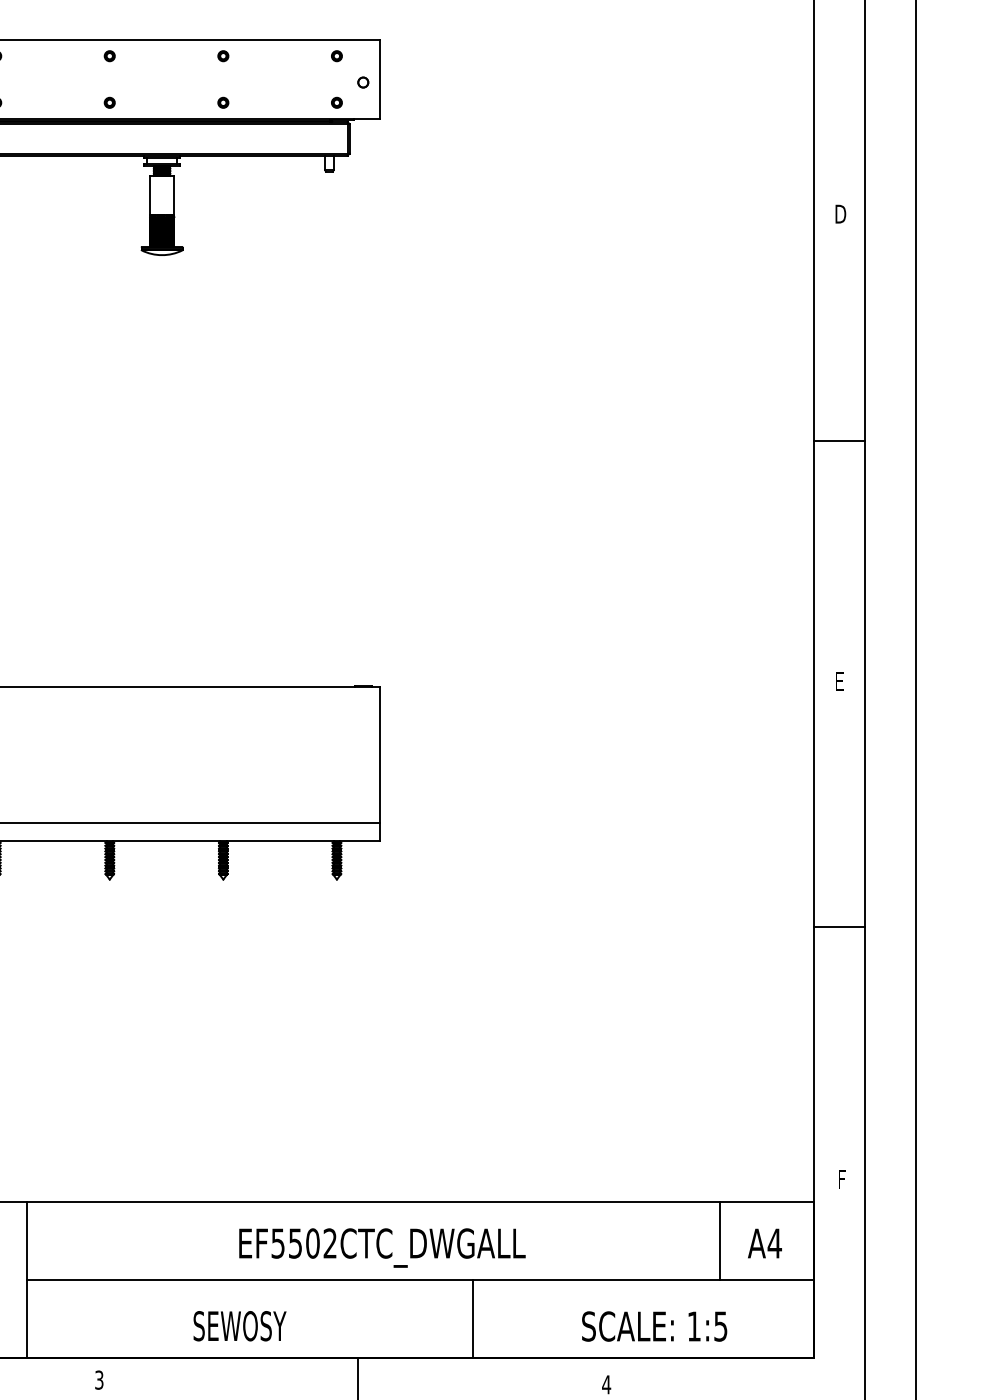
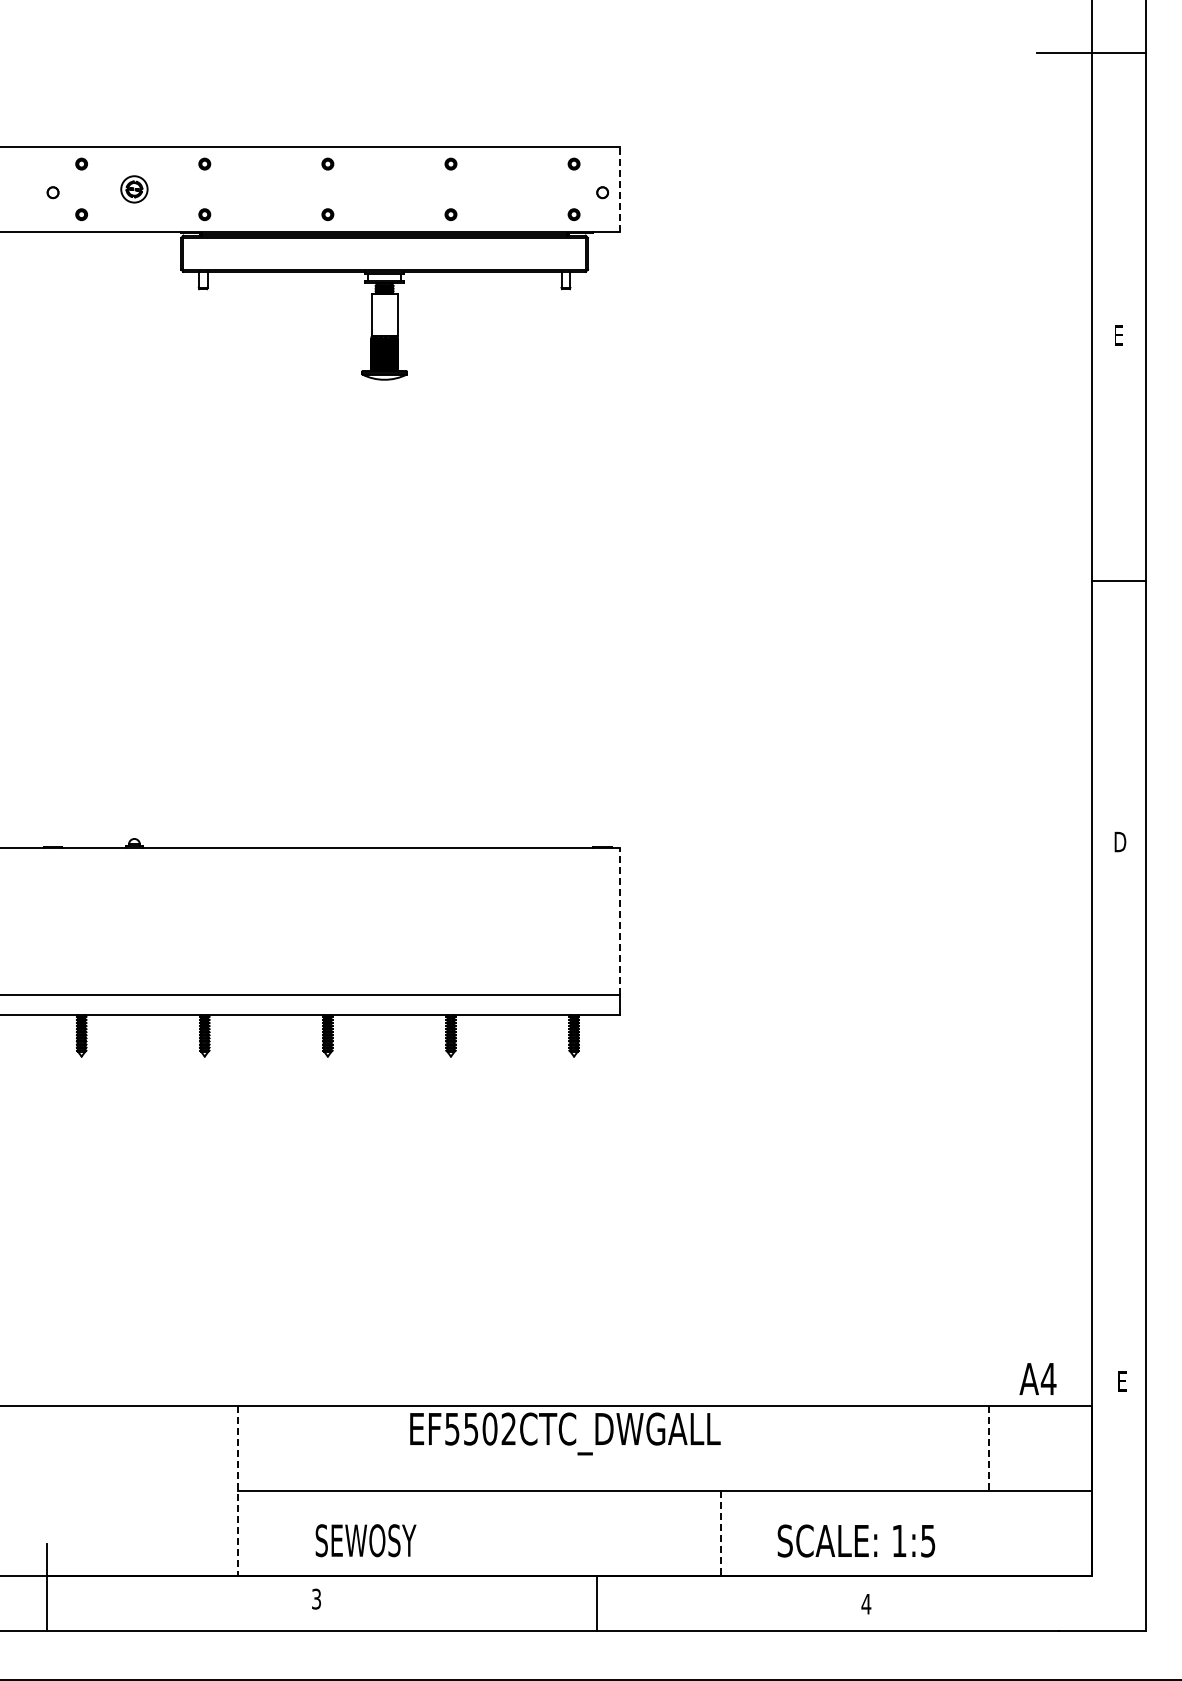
line: (379, 79) -> (620, 189), solid -> dashed
text: (841, 214) -> (1120, 335), D -> E
text: (841, 681) -> (1120, 841), E -> D
line: (379, 754) -> (620, 921), solid -> dashed
line: (839, 927) -> (1118, 1108), removed
text: (843, 1179) -> (1123, 1381), F -> E
line: (719, 1241) -> (988, 1448), solid -> dashed
text: (764, 1243) -> (1037, 1378), moved
text: (382, 1247) -> (565, 1433), moved
line: (27, 1279) -> (238, 1490), solid -> dashed
line: (472, 1319) -> (721, 1533), solid -> dashed
text: (239, 1326) -> (365, 1540), moved
text: (654, 1326) -> (856, 1540), moved

